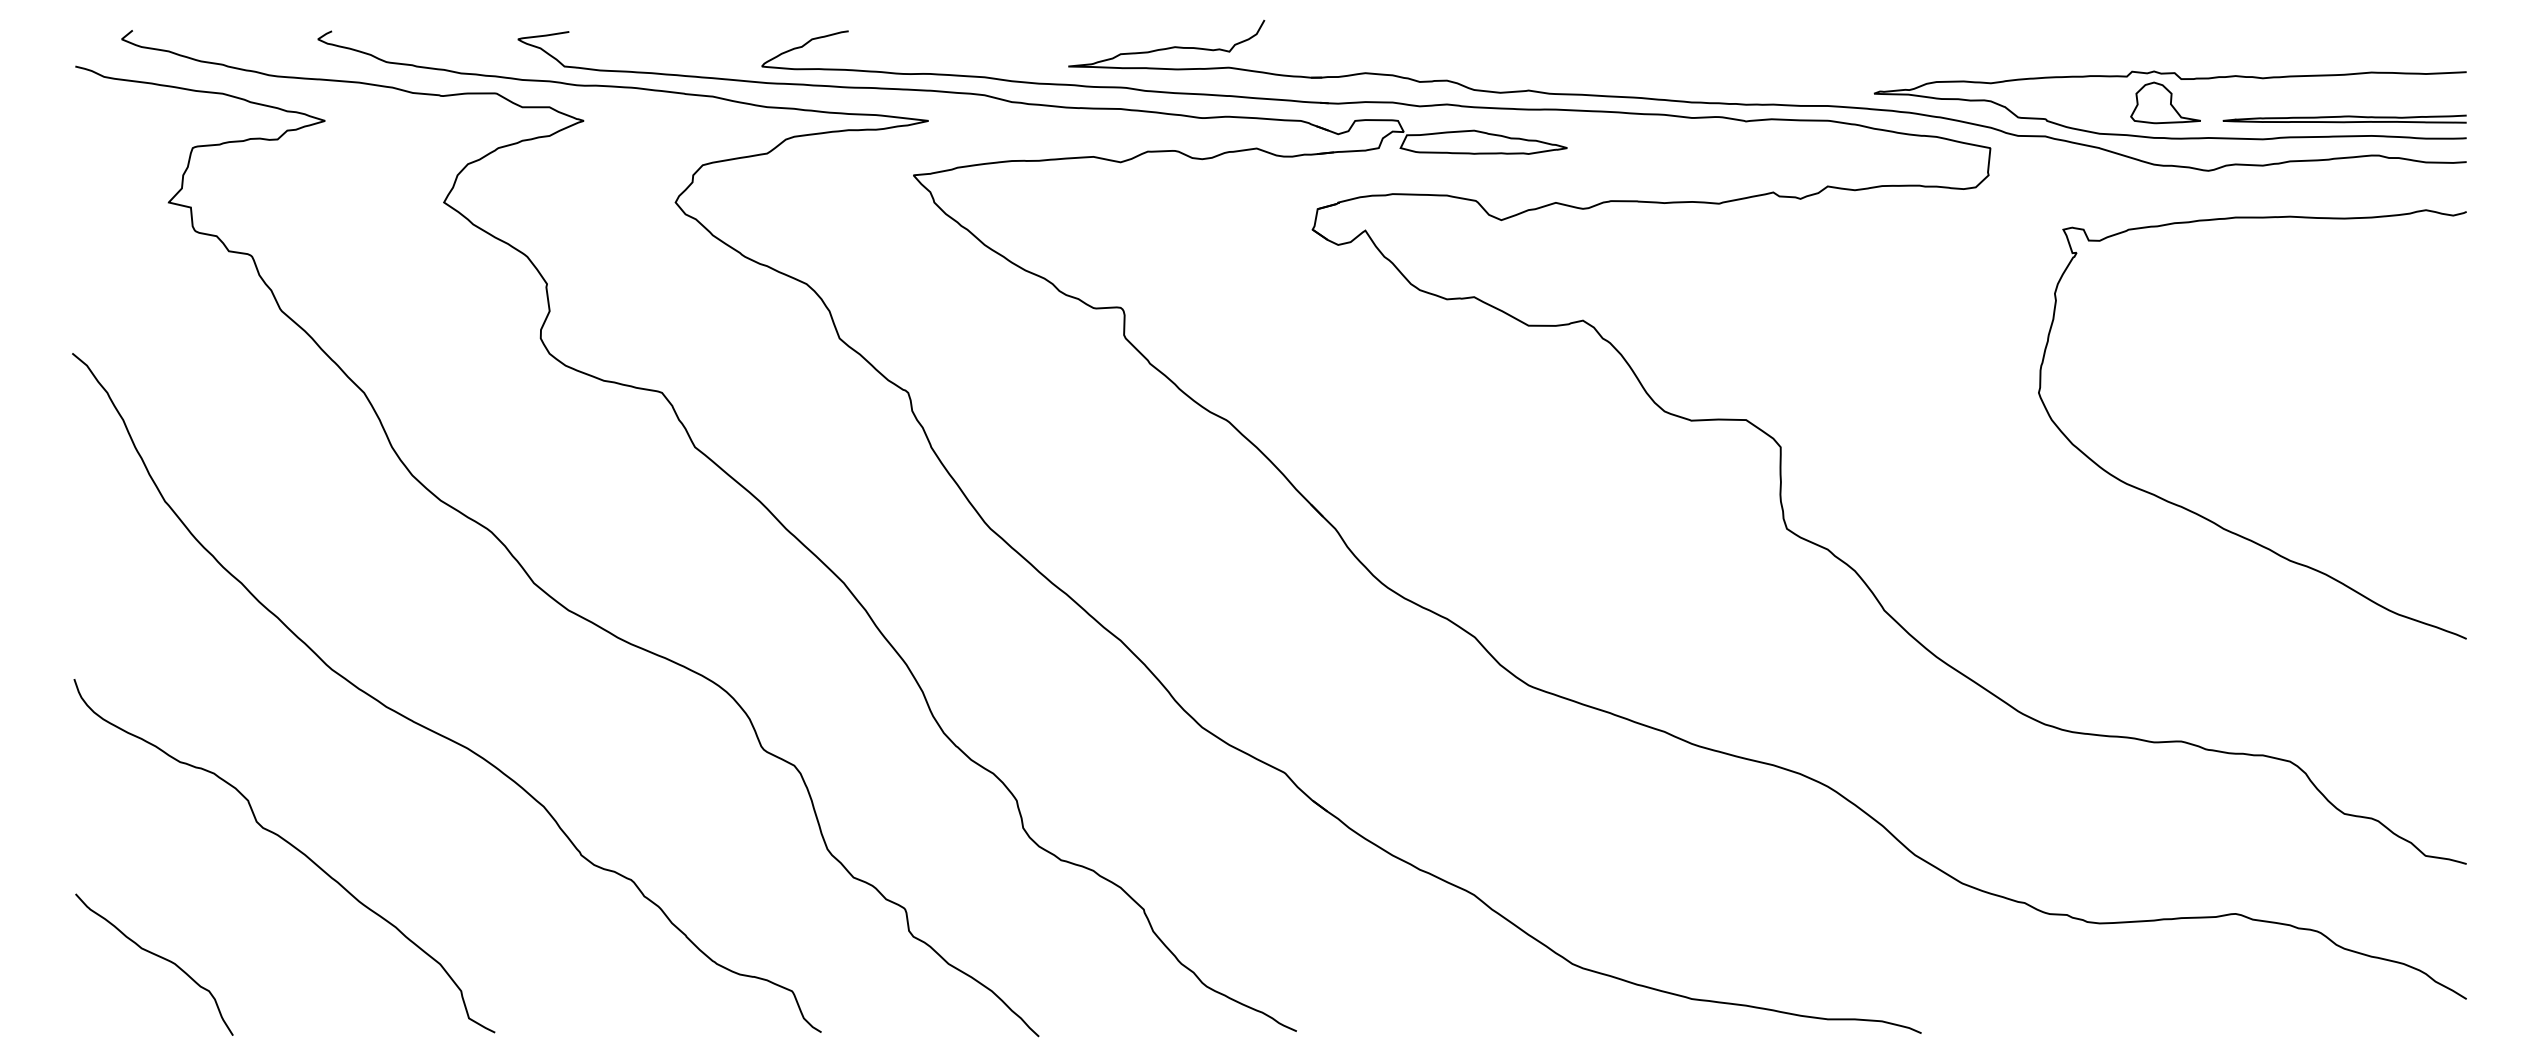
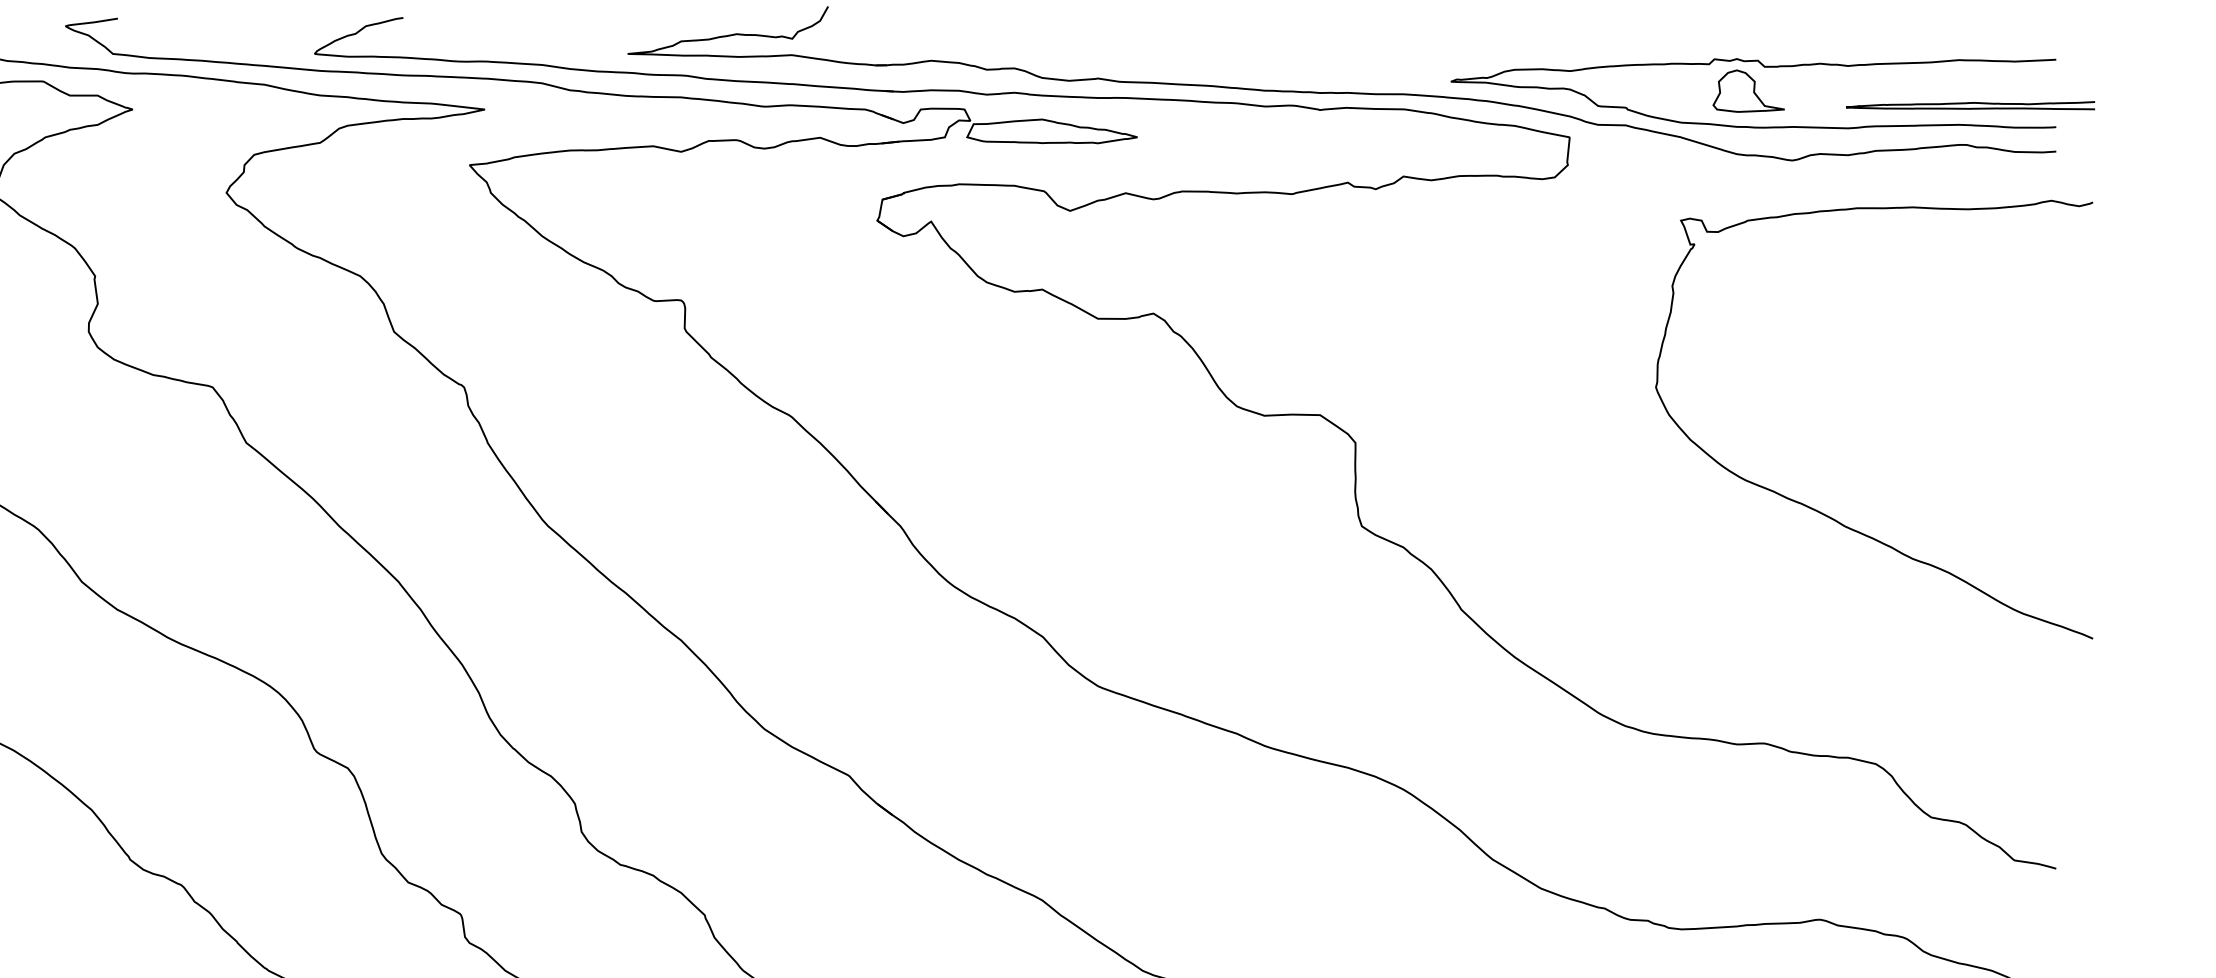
curve: (2344, 117) -> (1970, 103), moved
curve: (2202, 515) -> (1823, 512), moved

